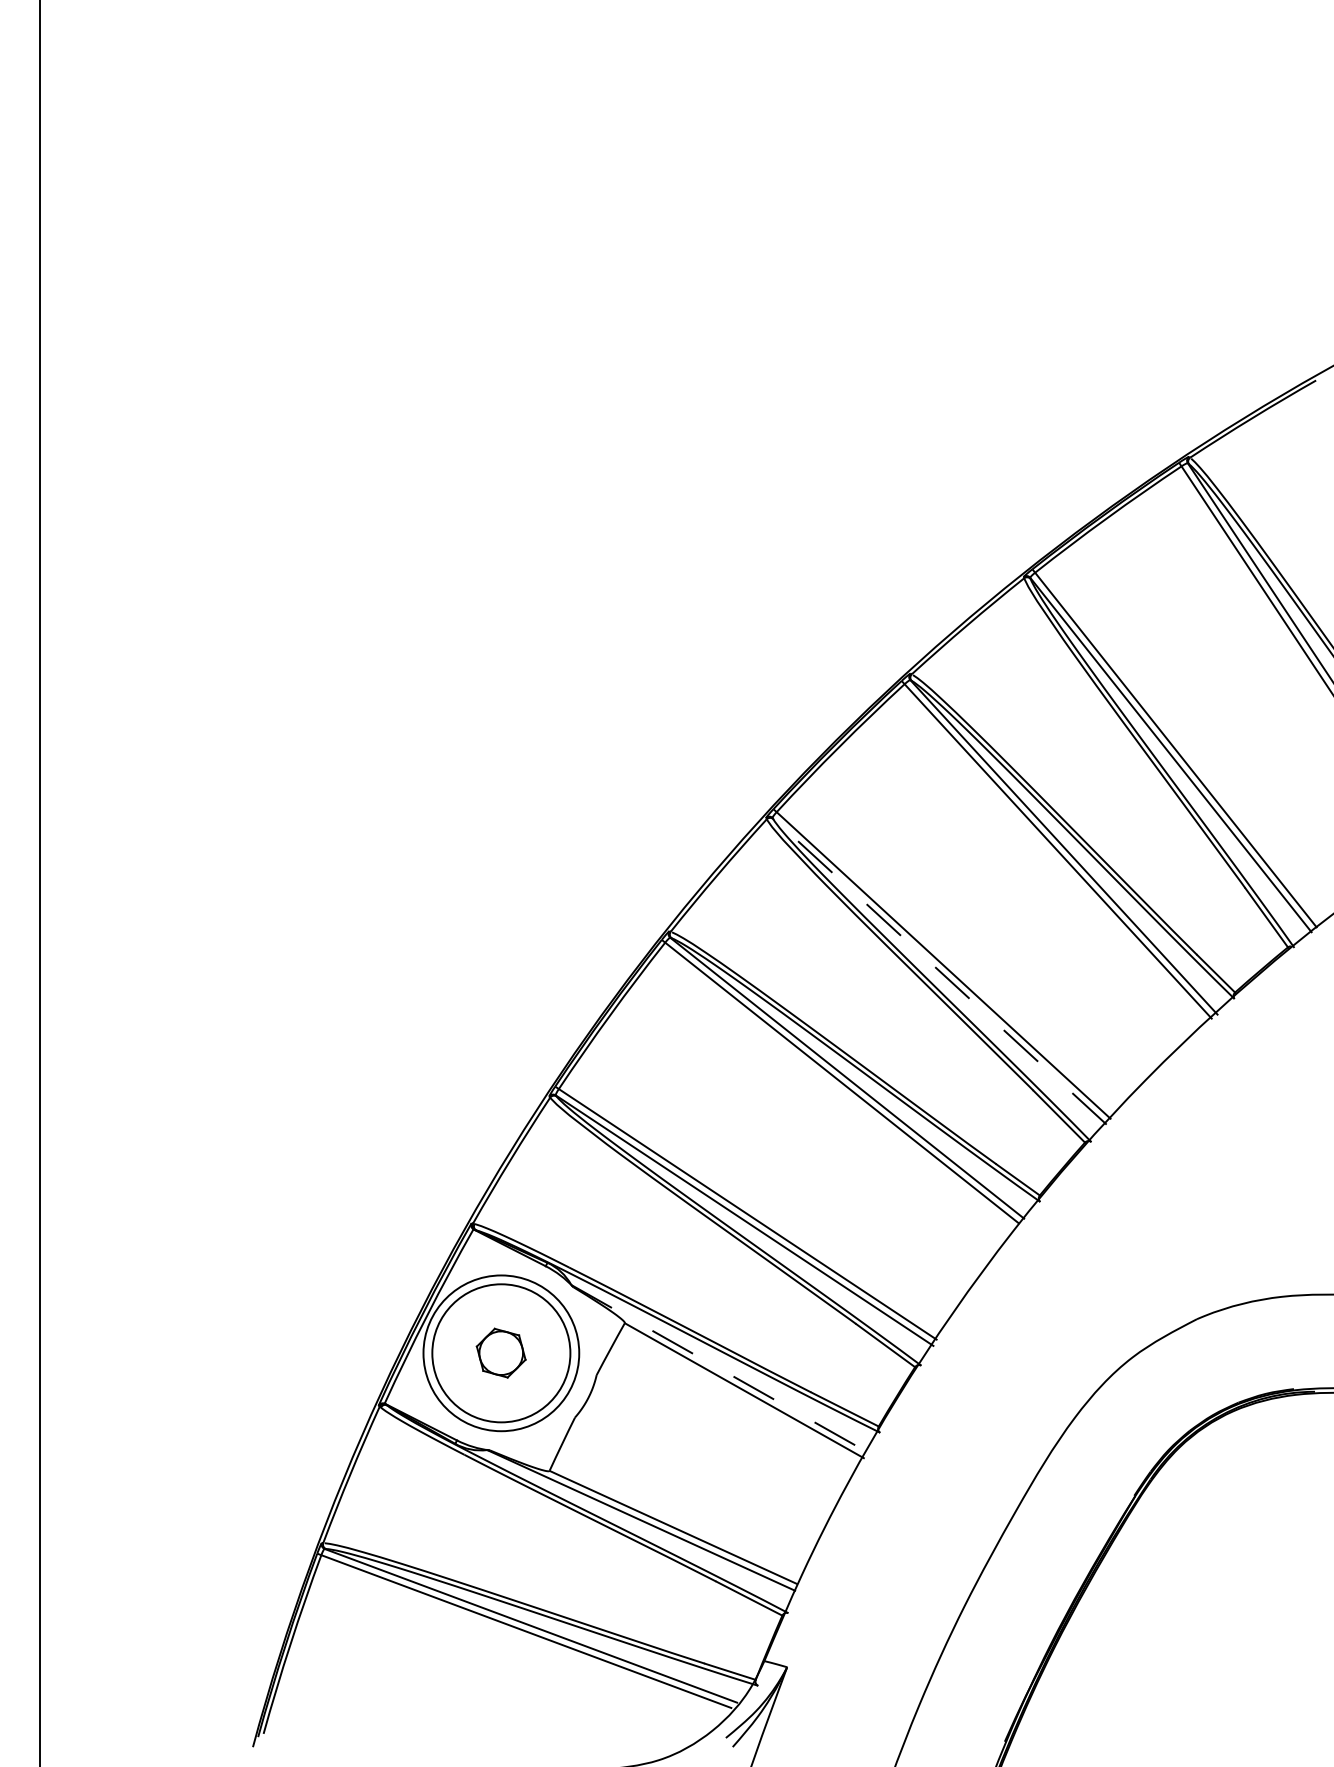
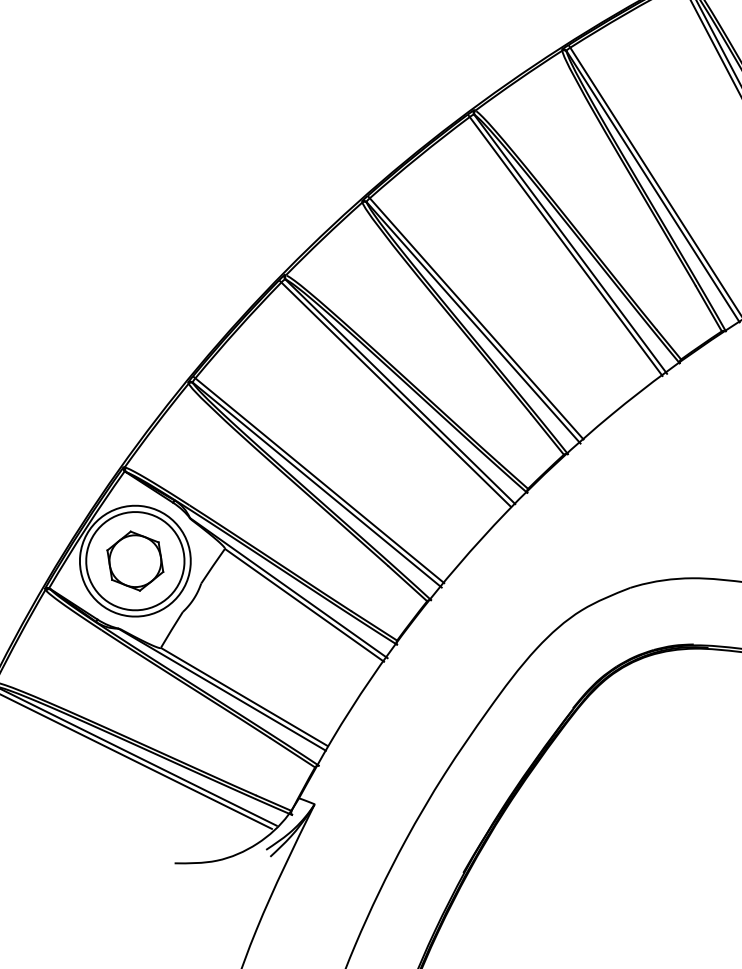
line: (939, 971) -> (473, 322), dashed -> solid
part: (500, 1352) -> (134, 560), size x1.67
line: (720, 1369) -> (289, 588), dashed -> solid

